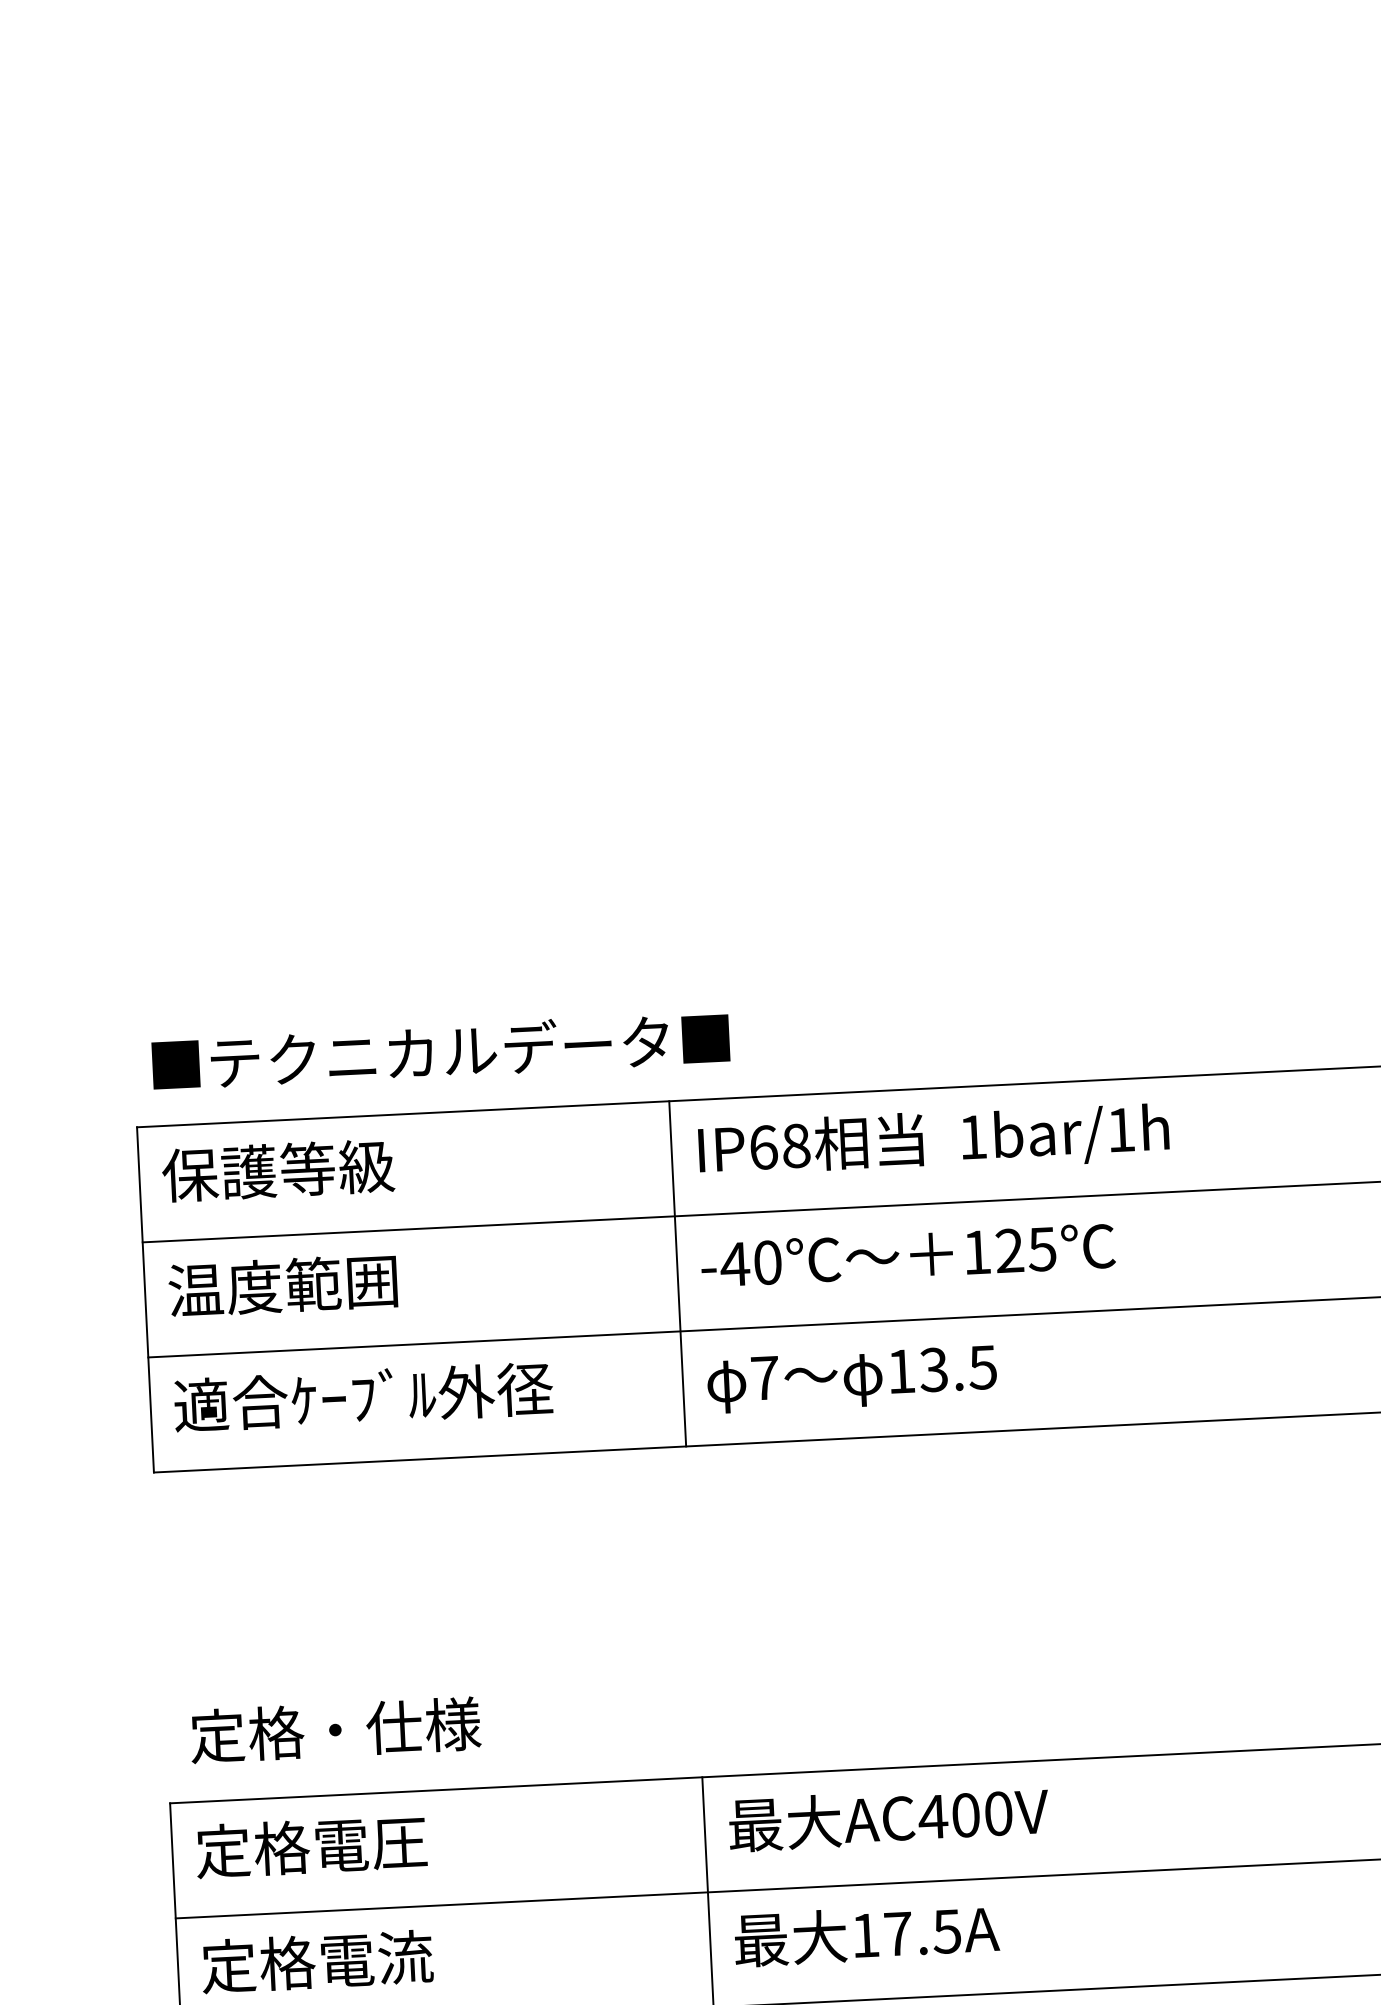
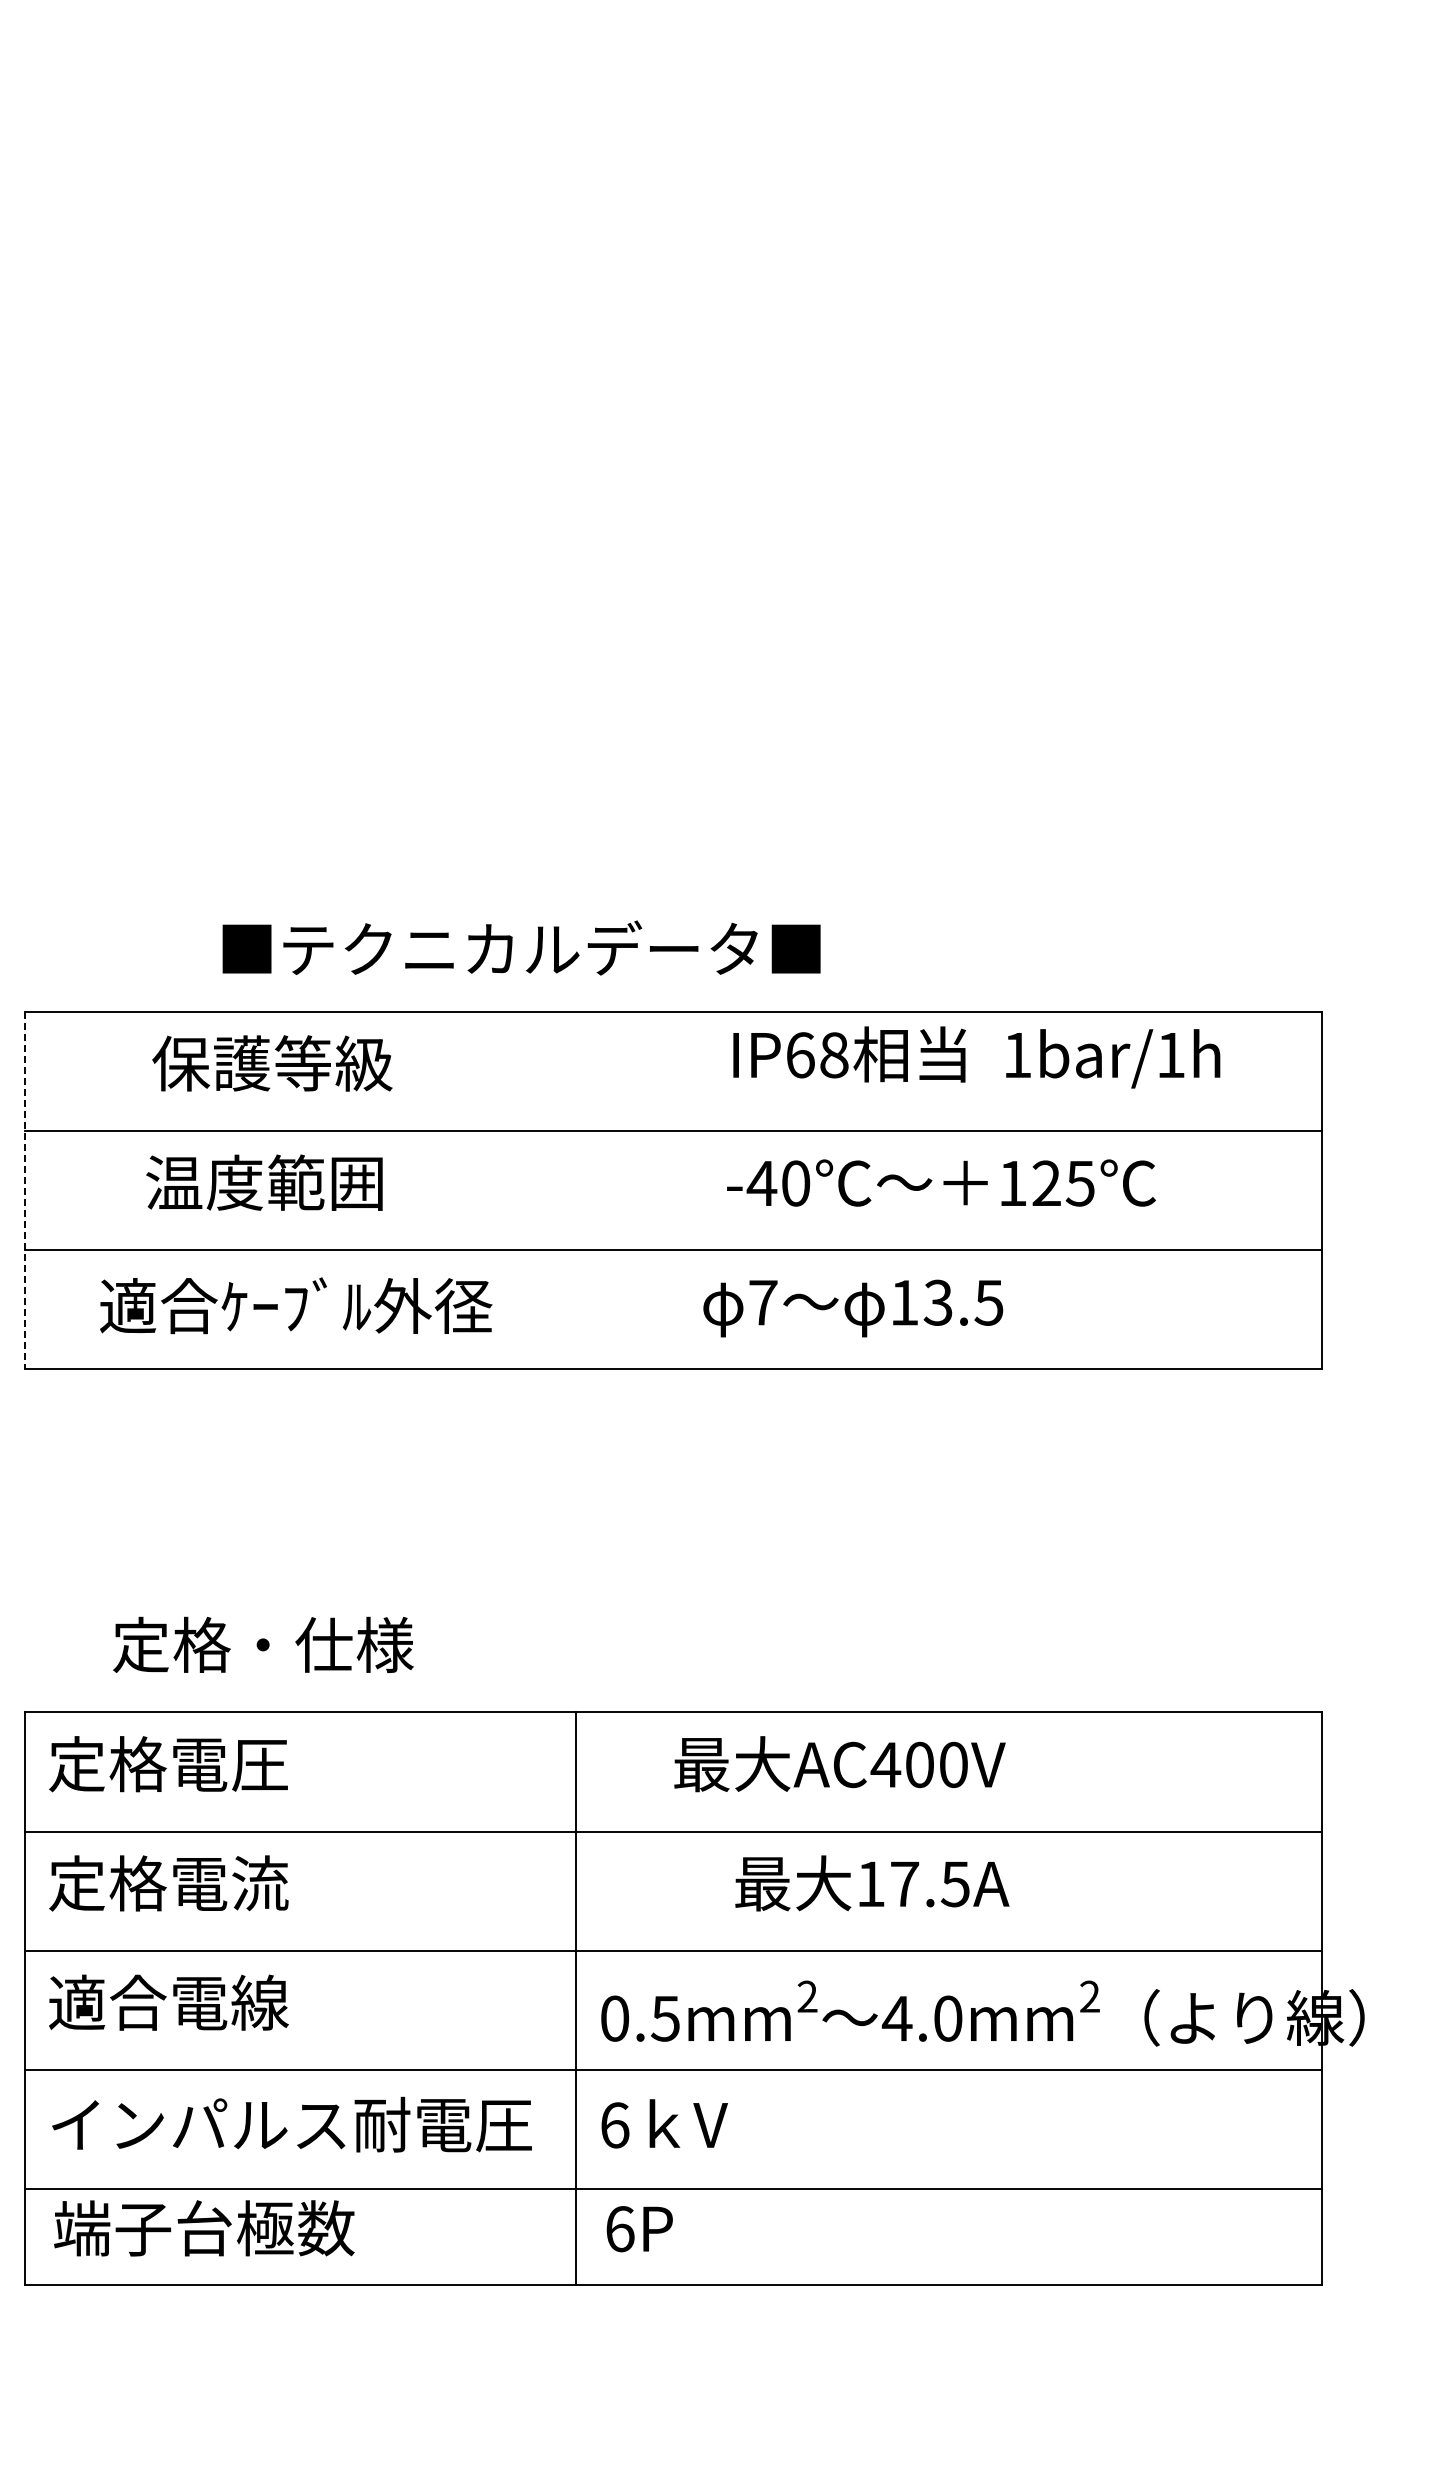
text: (440, 1050) -> (521, 947), moved
text: (933, 1141) -> (976, 1057), moved
text: (278, 1170) -> (272, 1063), moved
text: (908, 1254) -> (941, 1182), moved
line: (677, 1273) -> (576, 1190), removed
text: (282, 1285) -> (264, 1182), moved
line: (145, 1299) -> (24, 1190), solid -> dashed
text: (852, 1379) -> (853, 1308), moved
text: (363, 1396) -> (296, 1305), moved
text: (335, 1729) -> (263, 1644), moved
text: (888, 1818) -> (839, 1764), moved
text: (867, 1934) -> (872, 1883), moved

